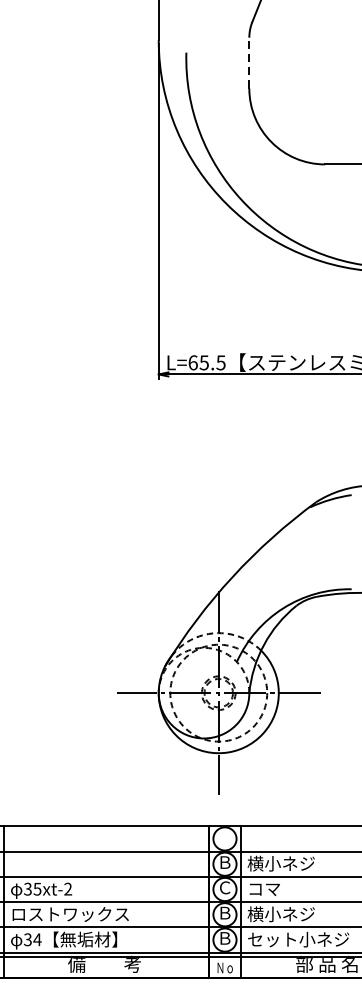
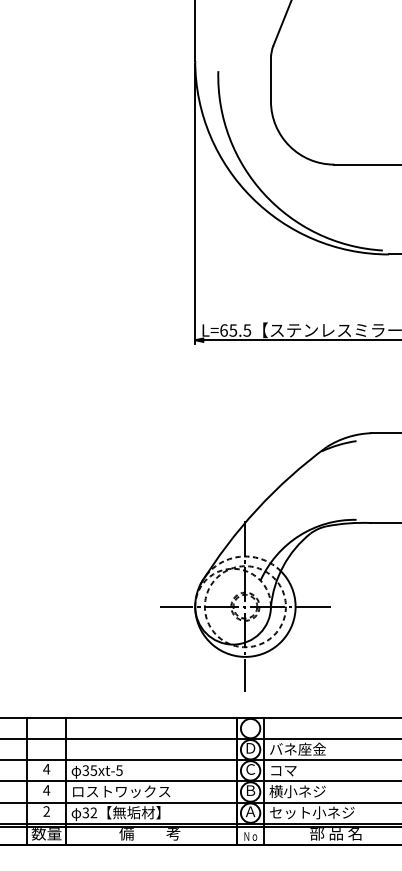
line: (248, 62) -> (270, 79), dashed -> solid
text: (224, 862) -> (250, 748), Ｂ -> Ｄ
text: (281, 862) -> (297, 748), 横小ネジ -> バネ座金
text: (68, 889) -> (119, 770), 35xt-2 -> 35xt-5
text: (224, 938) -> (250, 811), Ｂ -> Ａ
text: (37, 939) -> (93, 812), 34 -> 32

